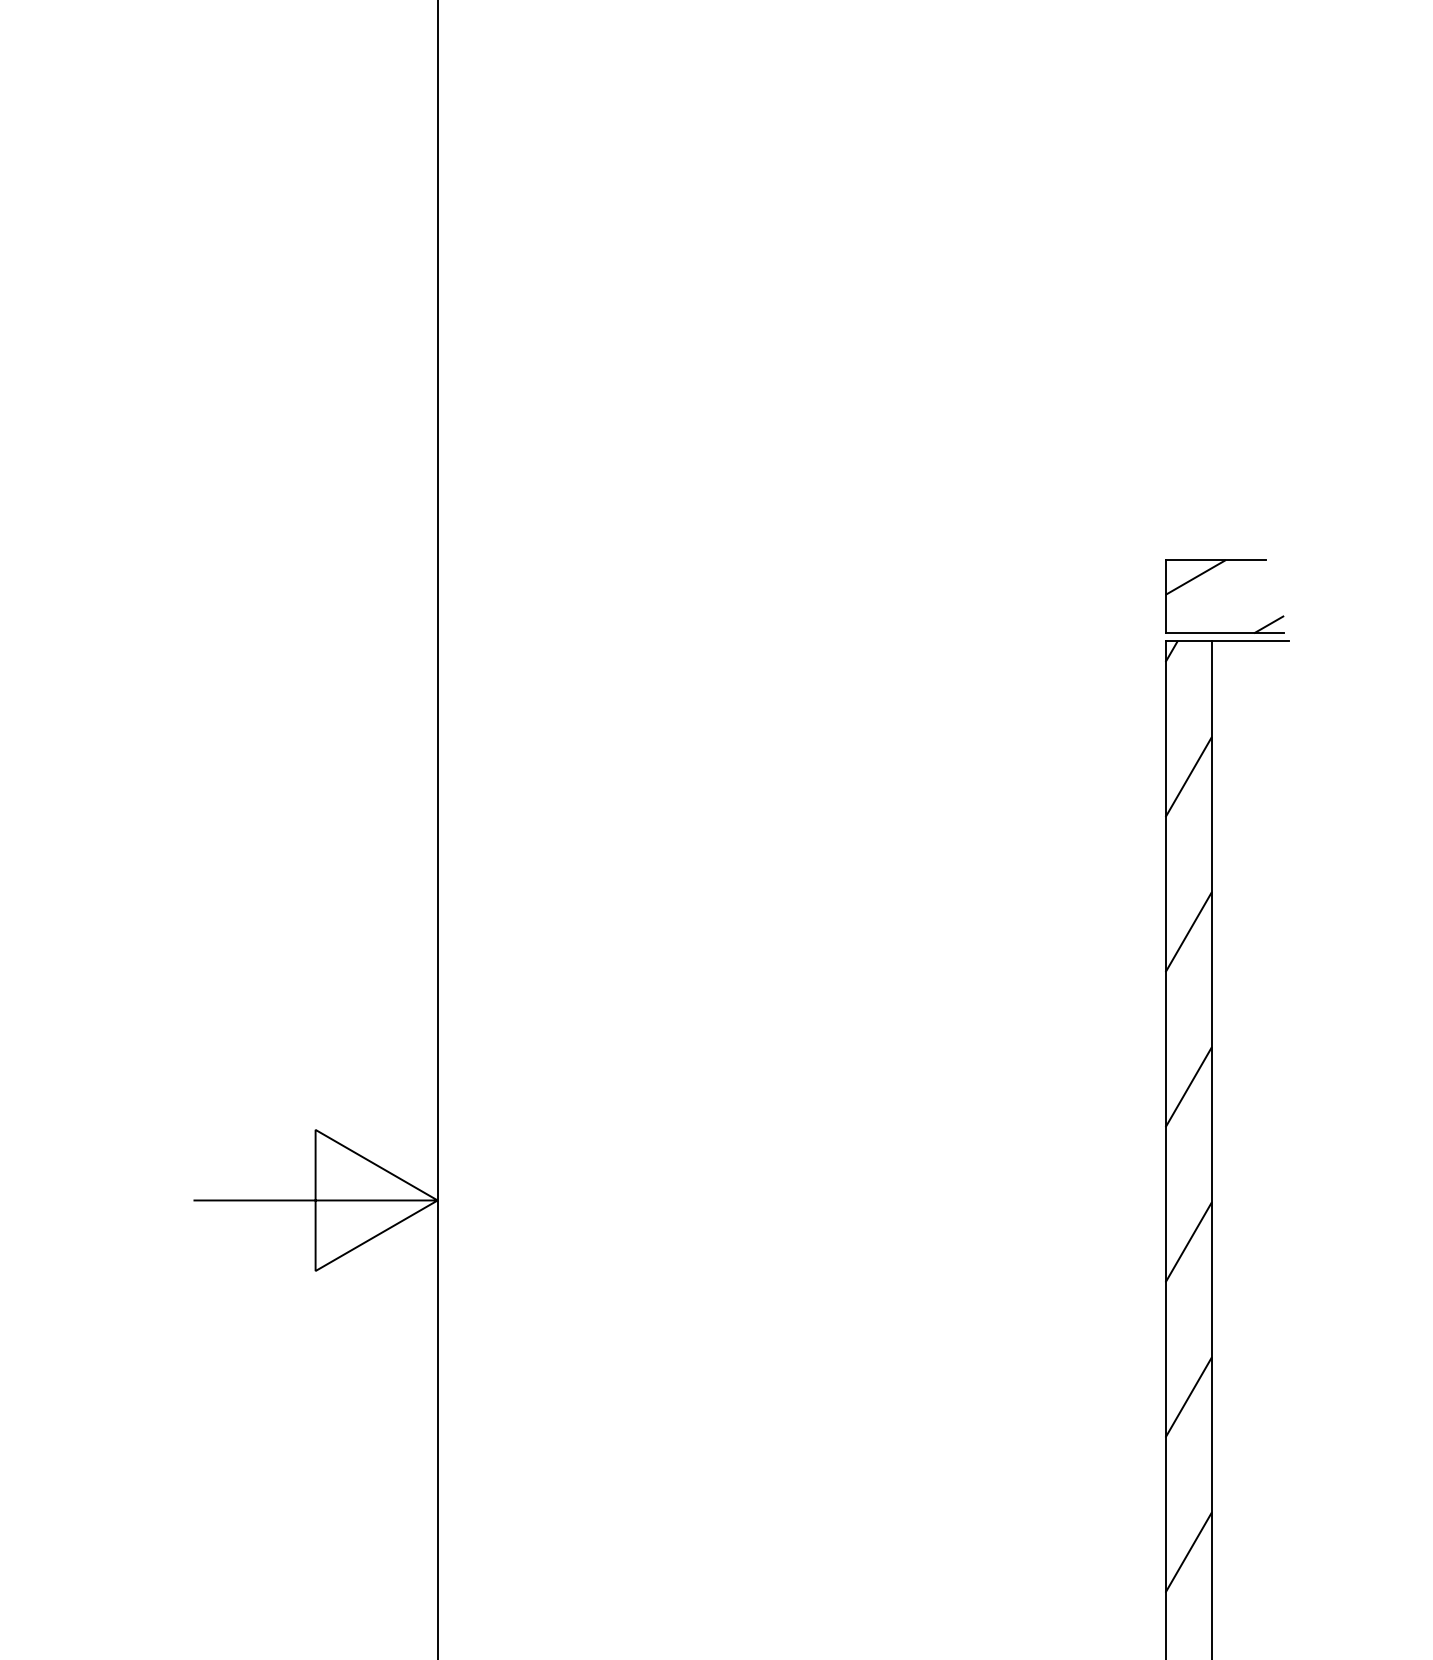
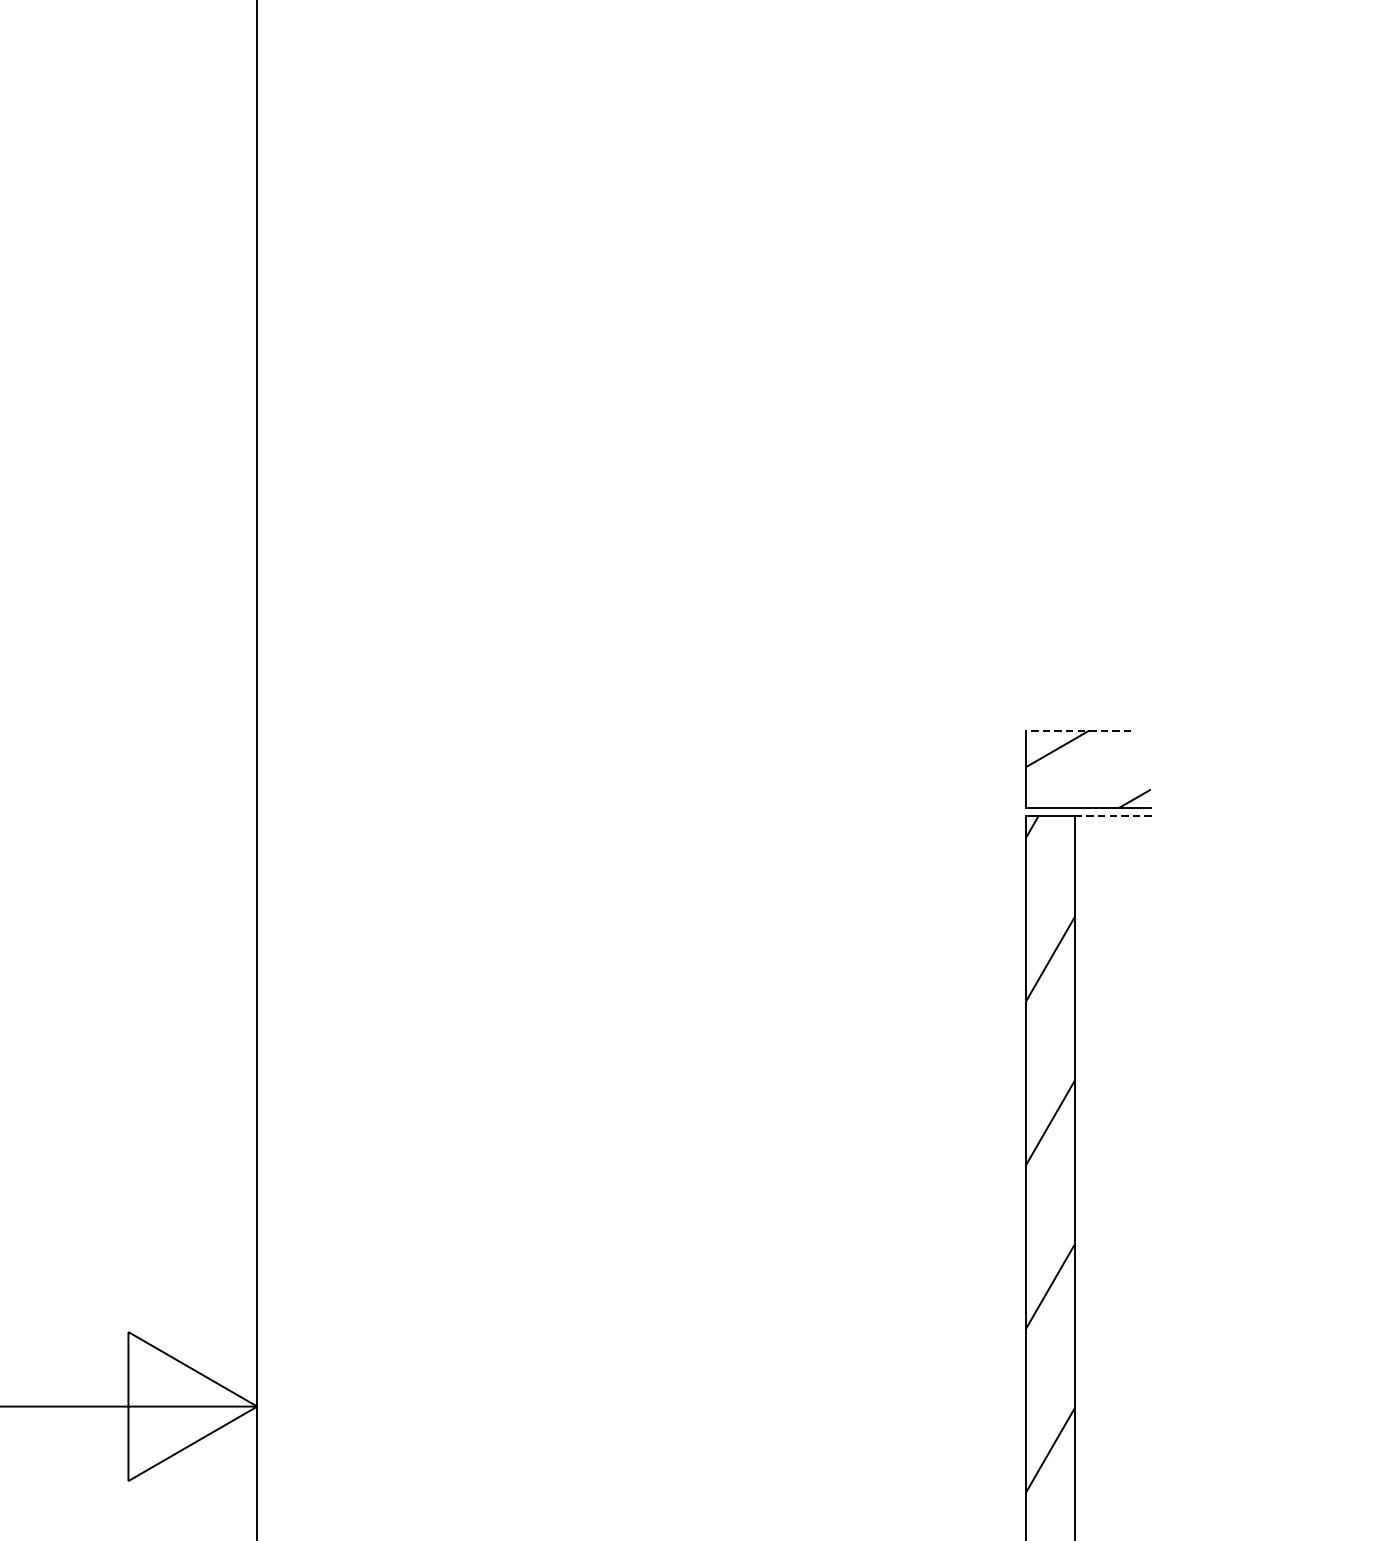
line: (1215, 560) -> (1078, 731), solid -> dashed
line: (1250, 640) -> (1115, 815), solid -> dashed

